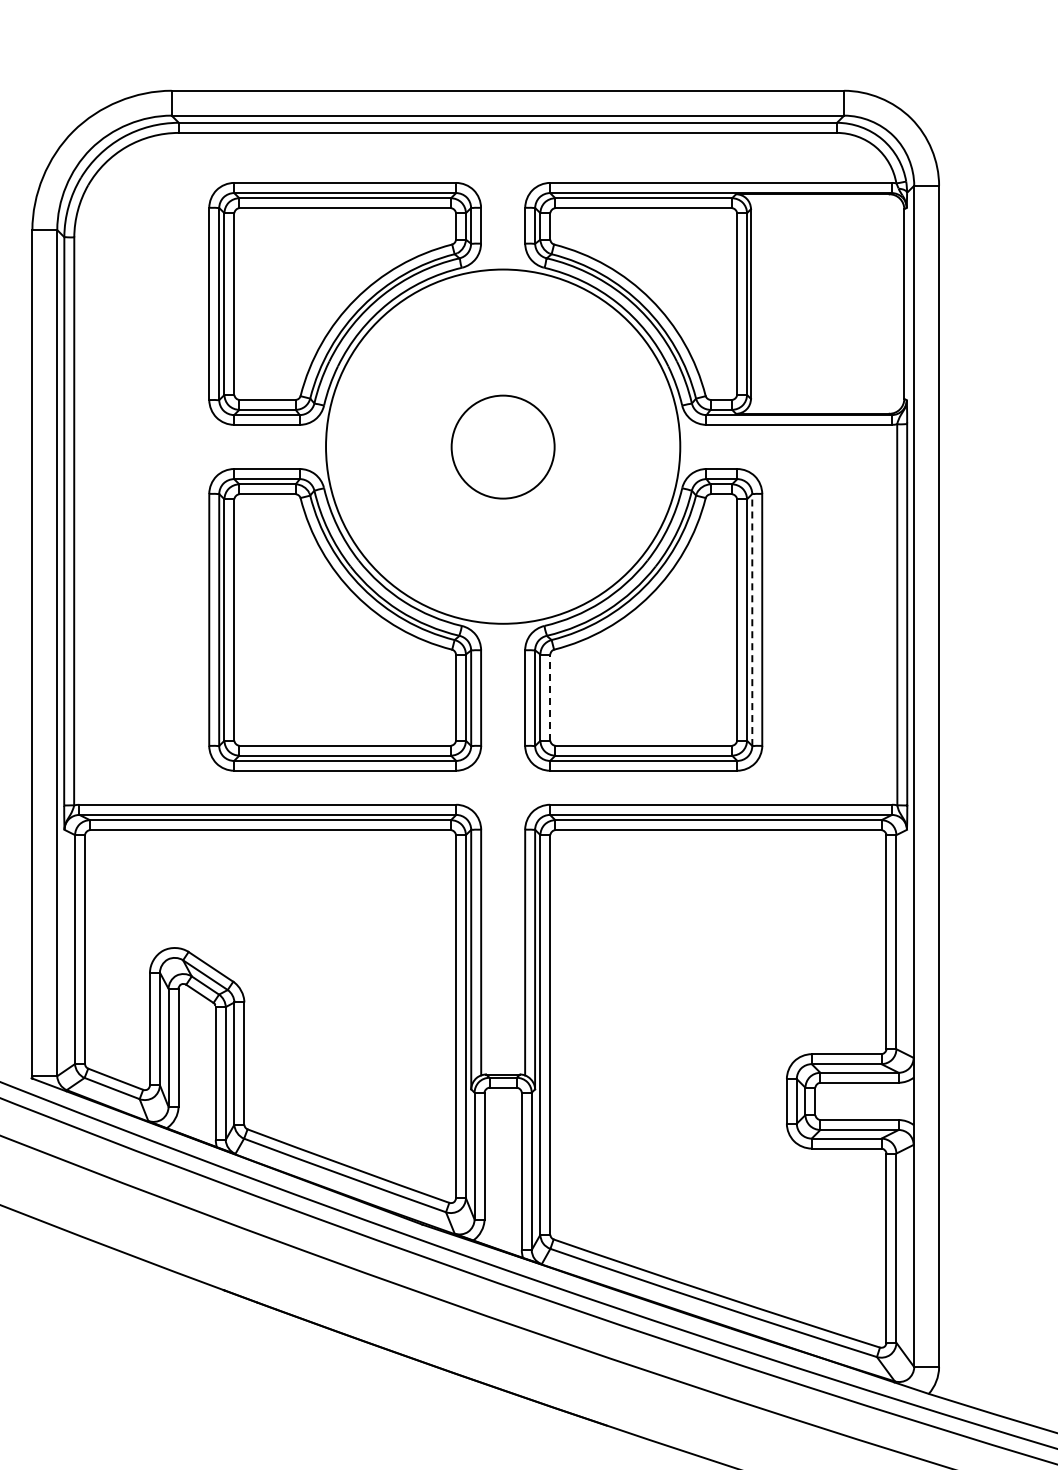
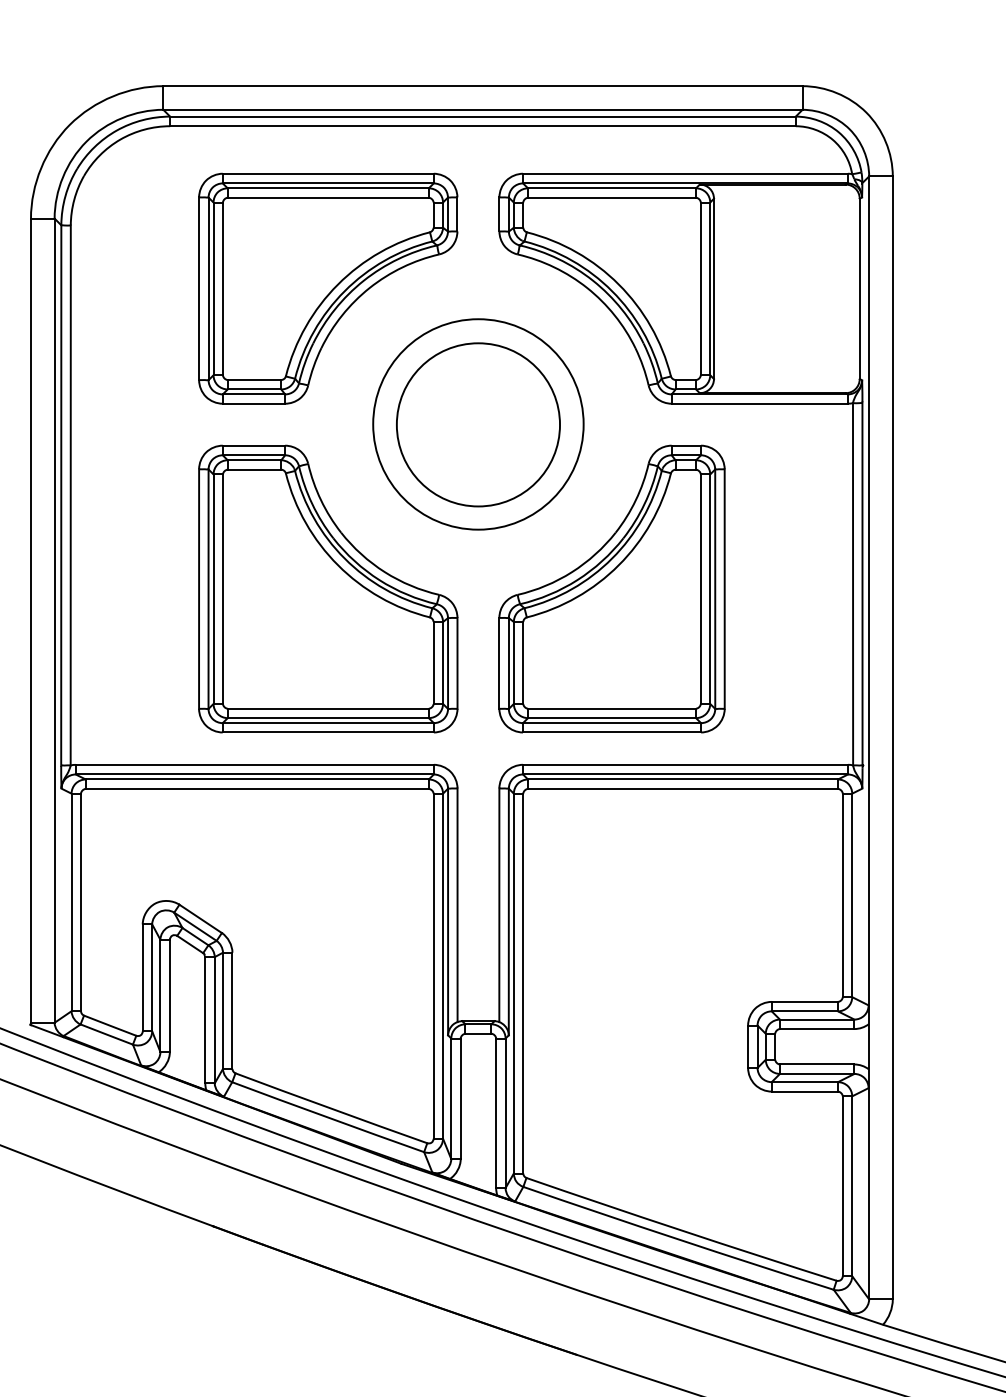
circle: (502, 446) -> (477, 424), size x0.62
circle: (502, 446) -> (477, 424), size x1.67
line: (752, 620) -> (715, 589), dashed -> solid
line: (550, 697) -> (523, 662), dashed -> solid

